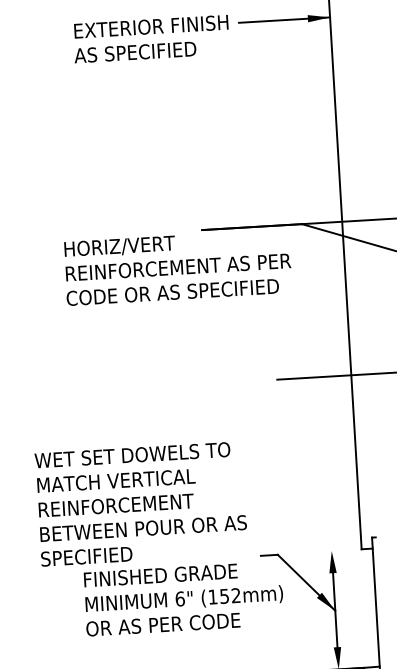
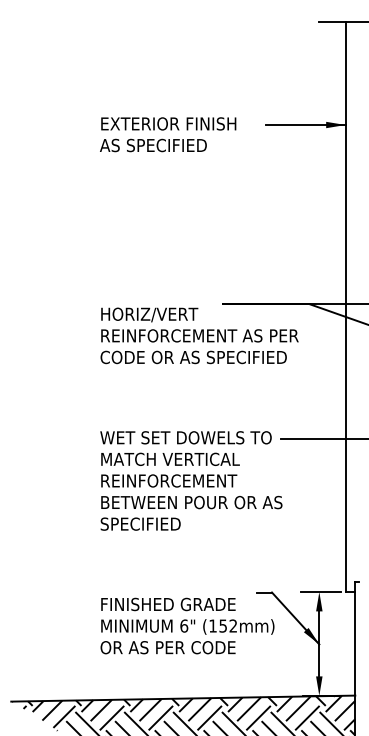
text: (151, 38) -> (168, 134), moved
text: (141, 503) -> (191, 480), moved
line: (334, 550) -> (321, 591), added

